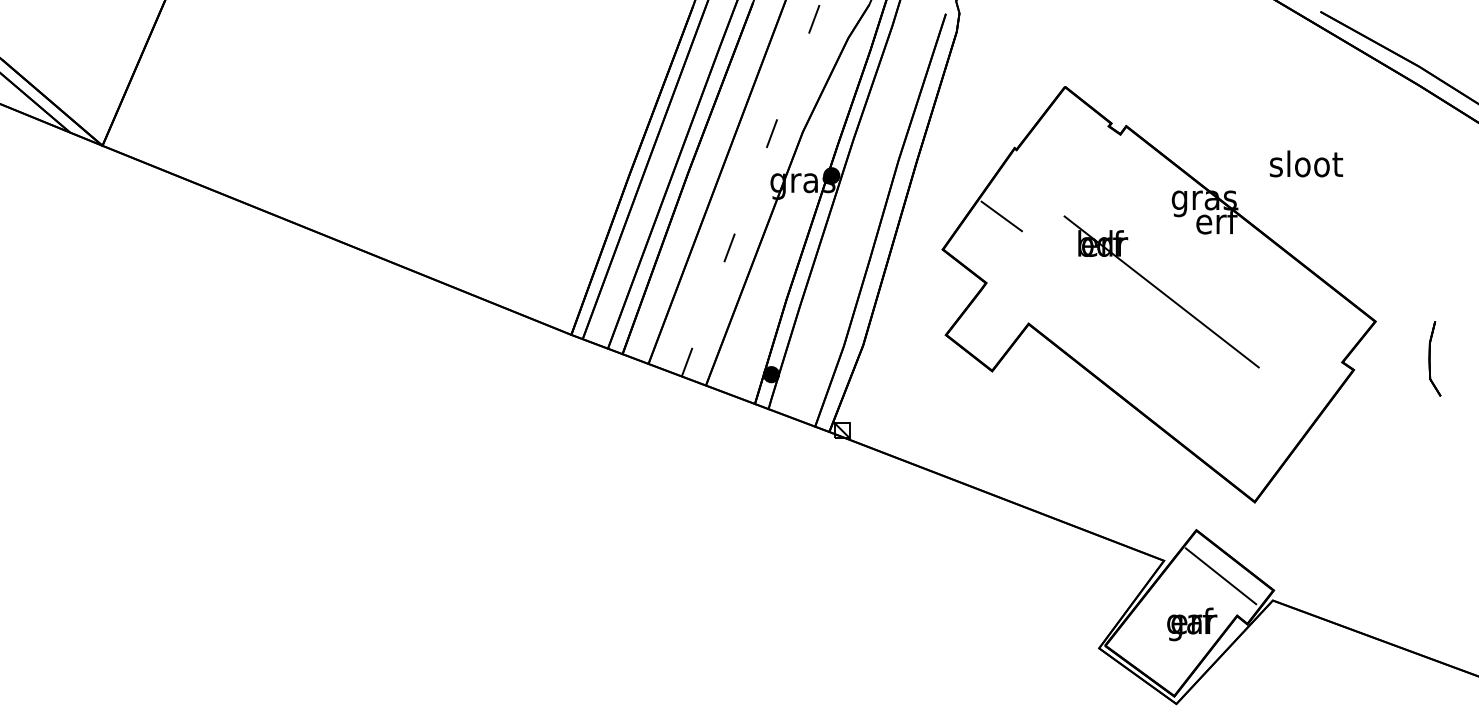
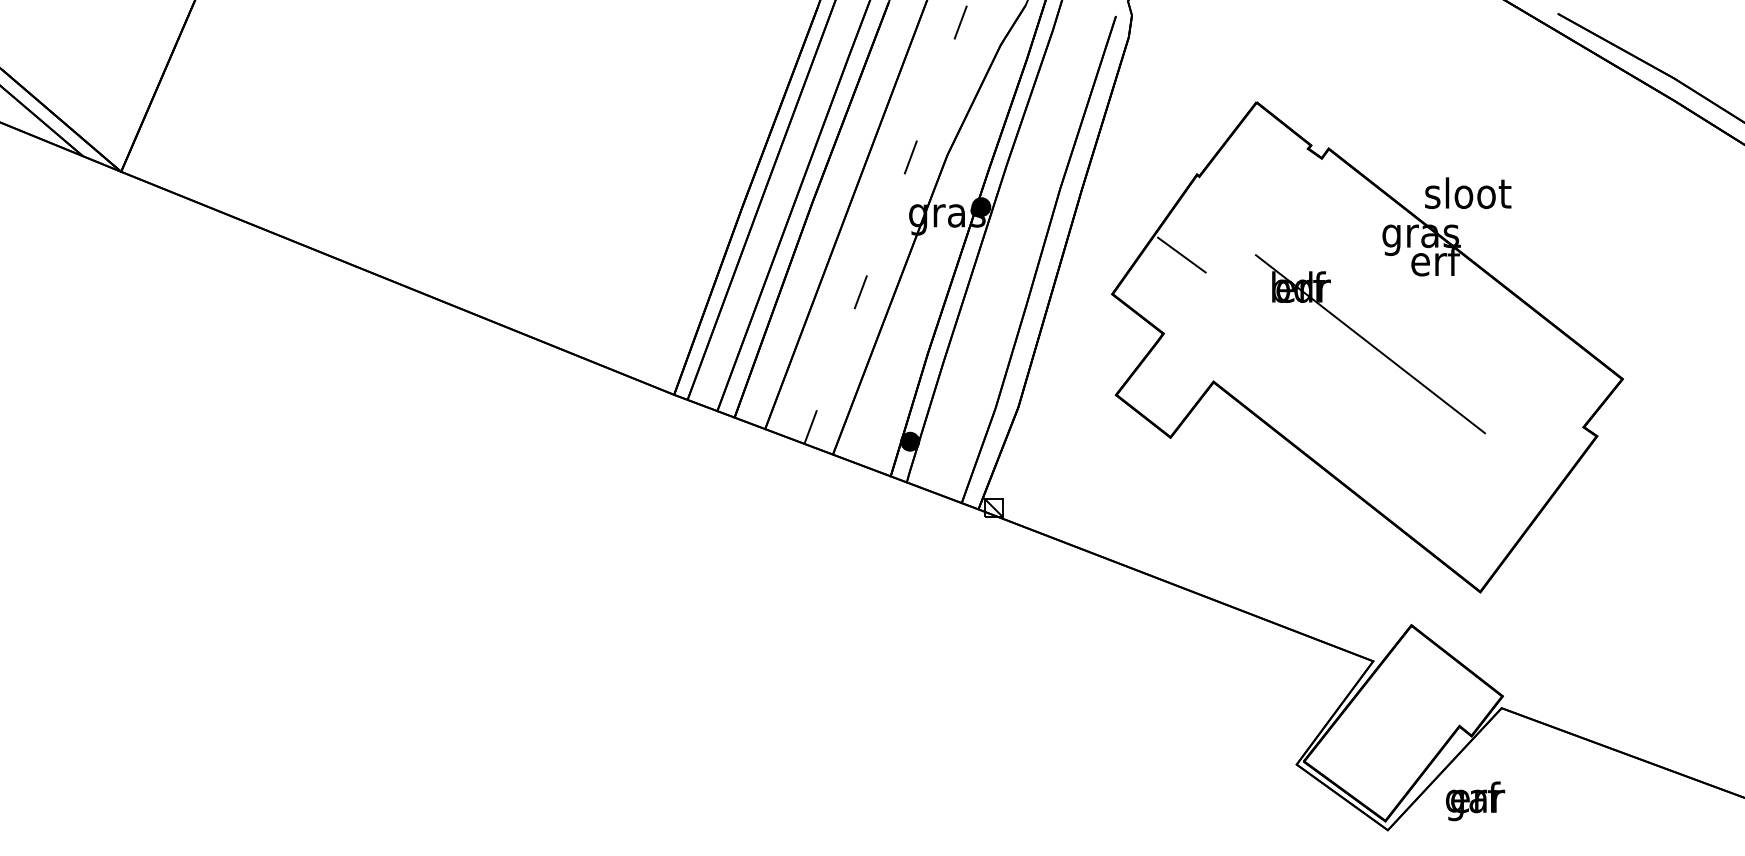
text: (1306, 163) -> (1468, 192), moved
part: (1434, 358) -> (1692, 422), removed
line: (1221, 576) -> (1440, 679), removed
text: (1192, 624) -> (1475, 801), moved

